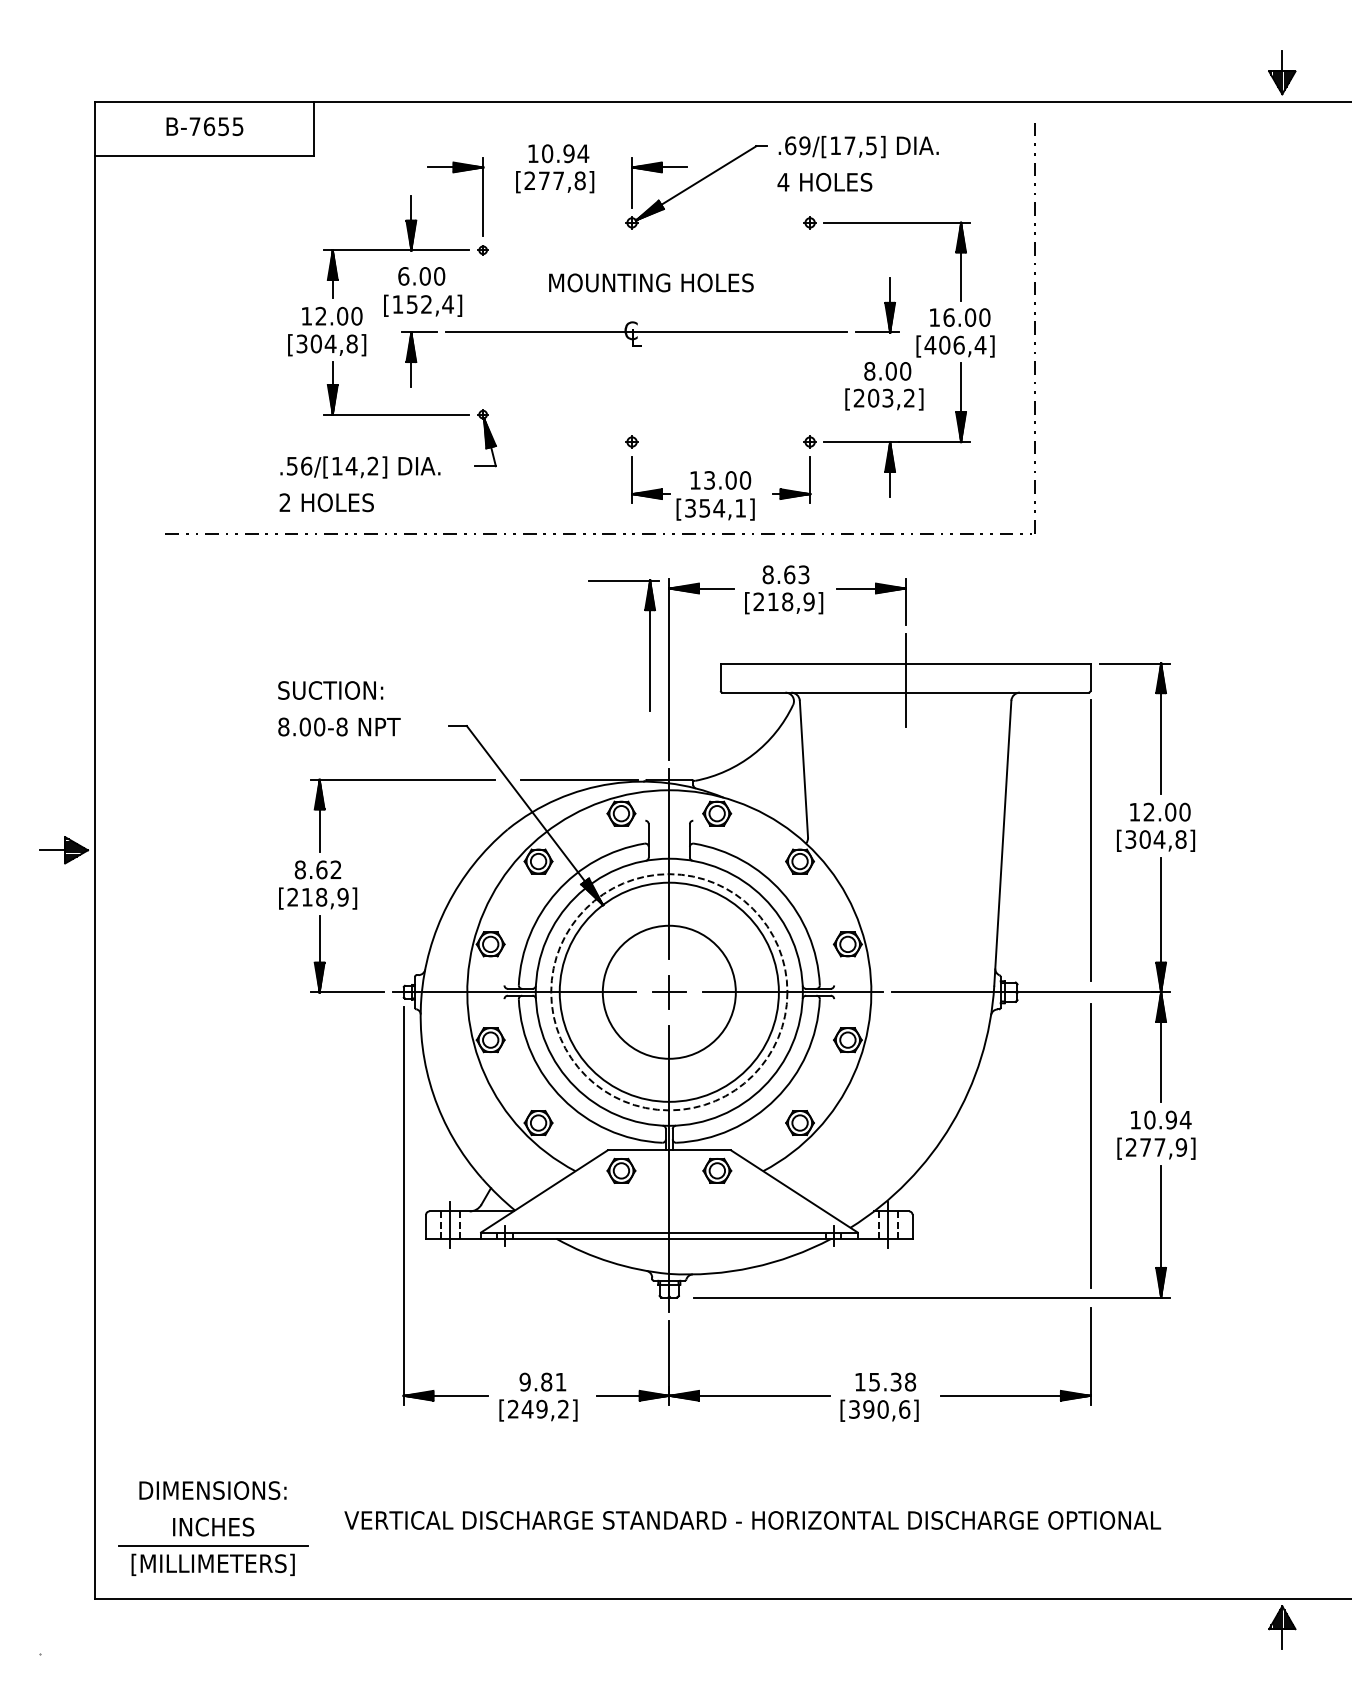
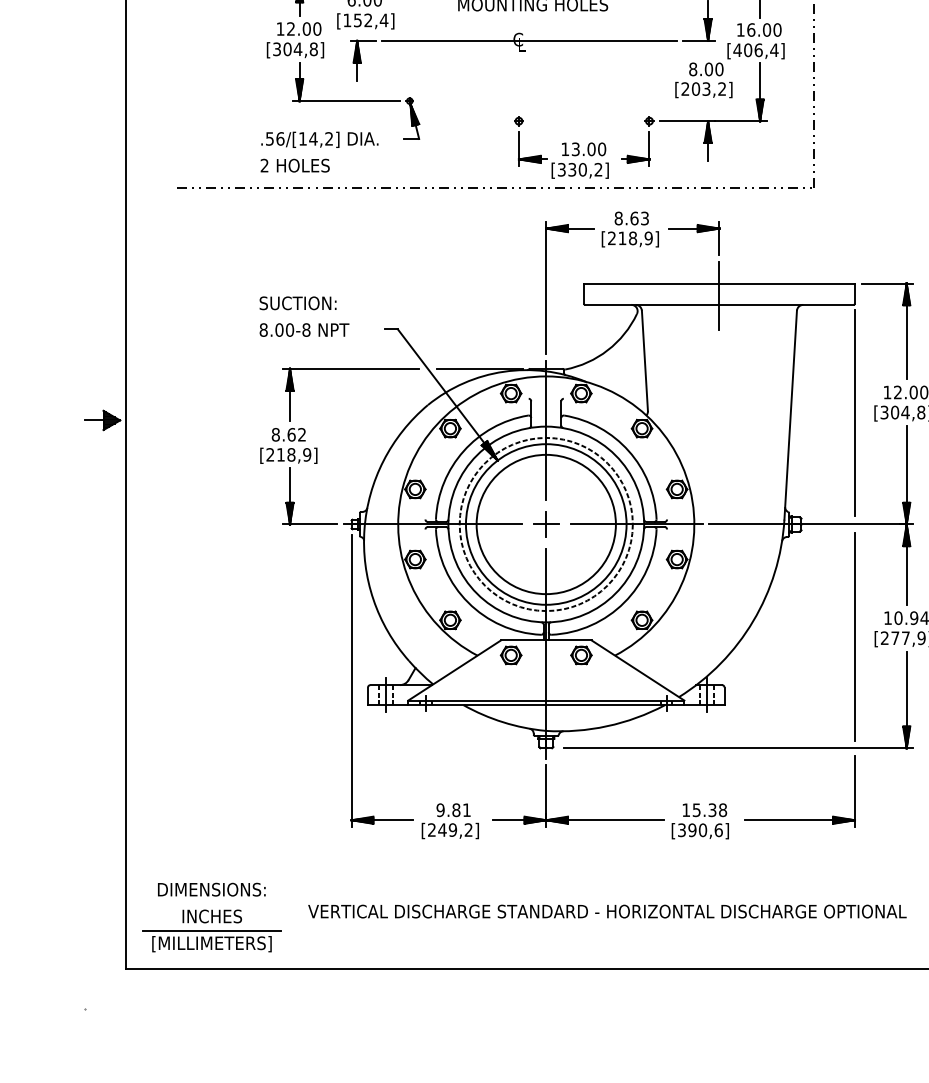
text: (722, 507) -> (585, 169), [354,1] -> [330,2]
part: (649, 645) -> (531, 270), removed
circle: (669, 992) -> (546, 524), size x1.43

